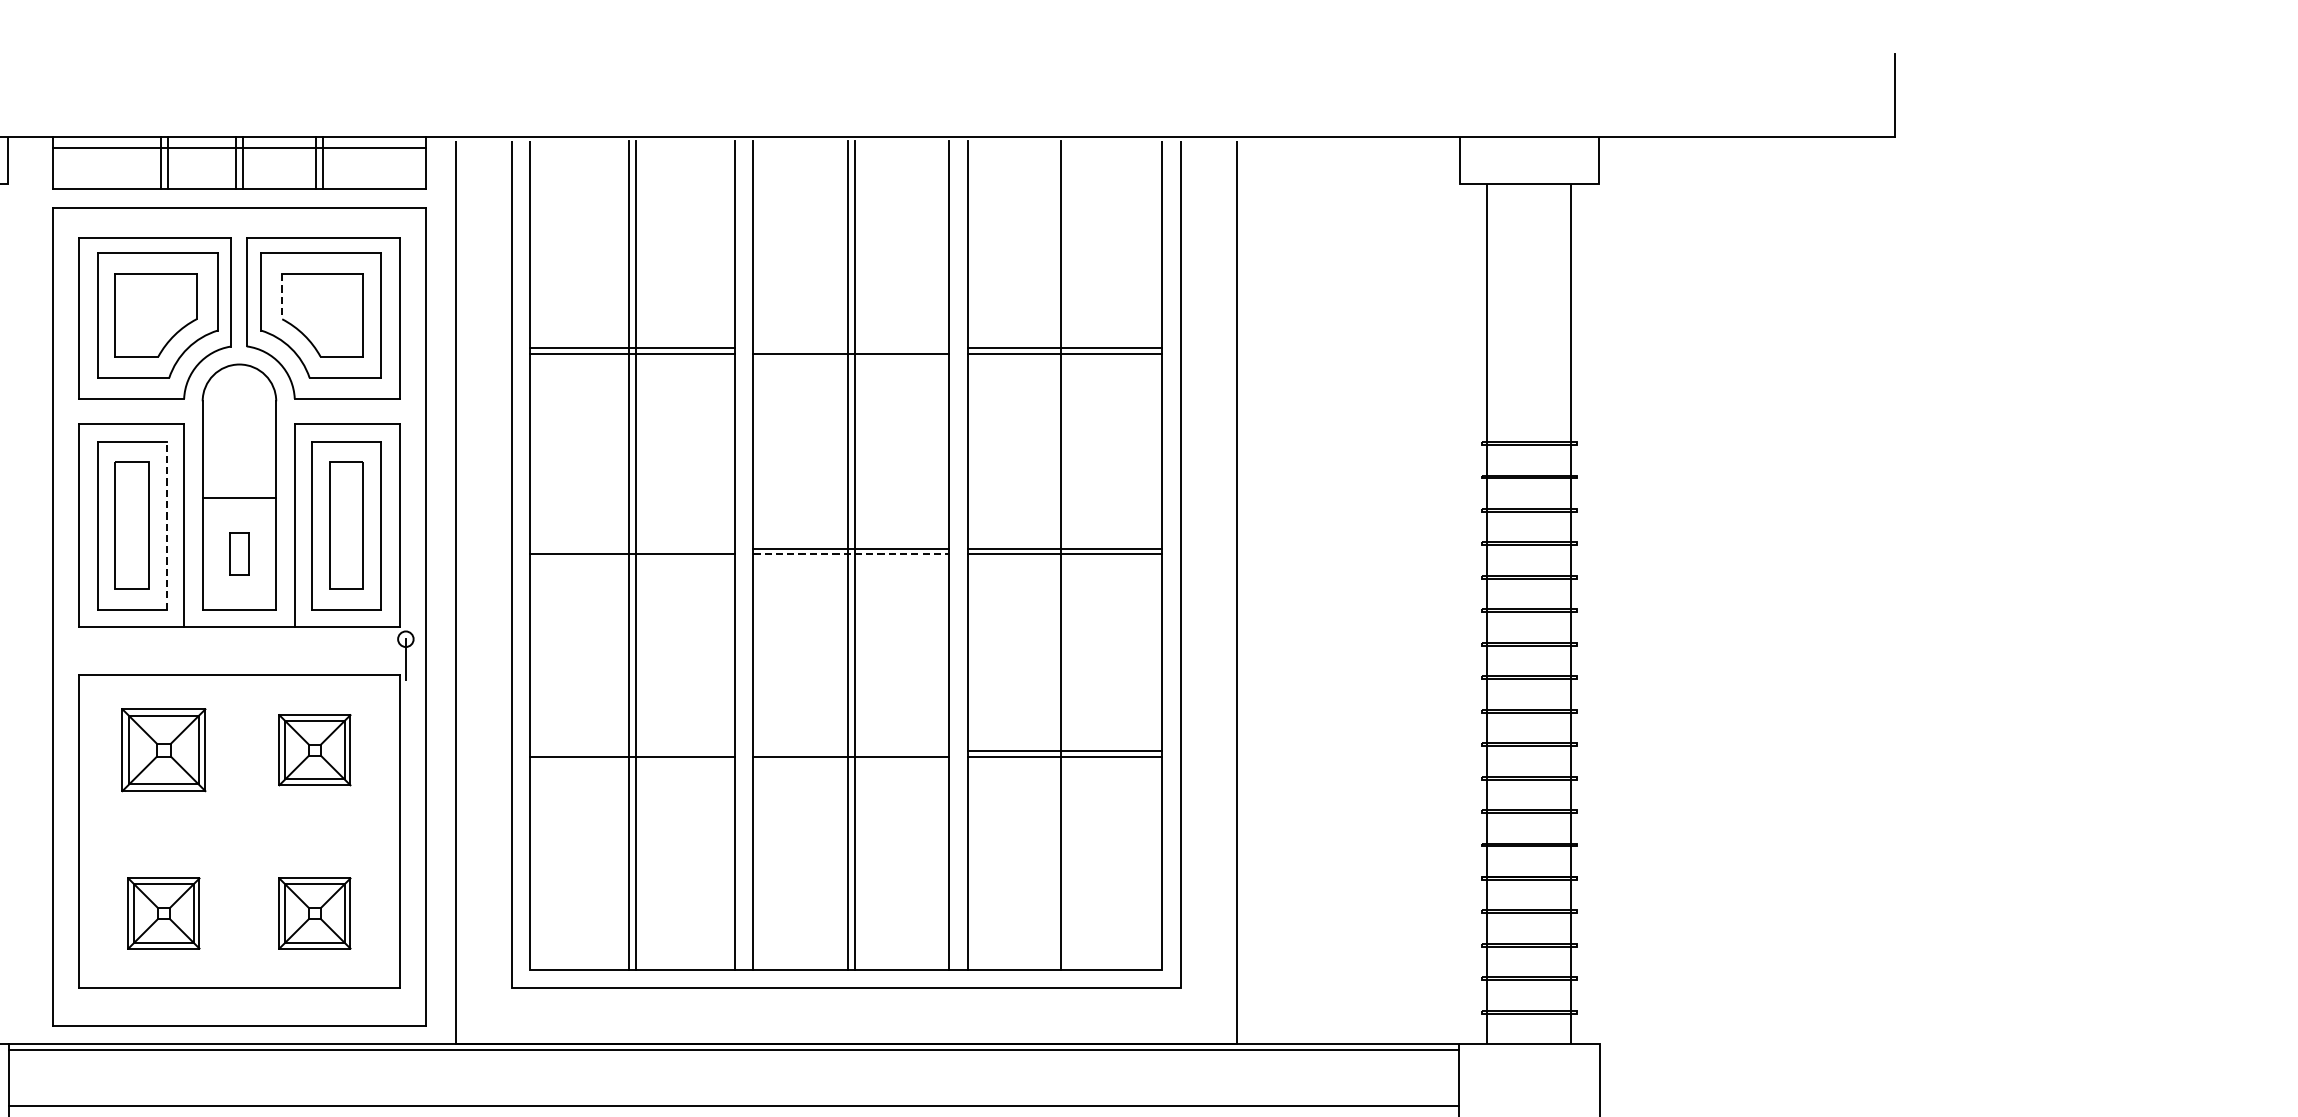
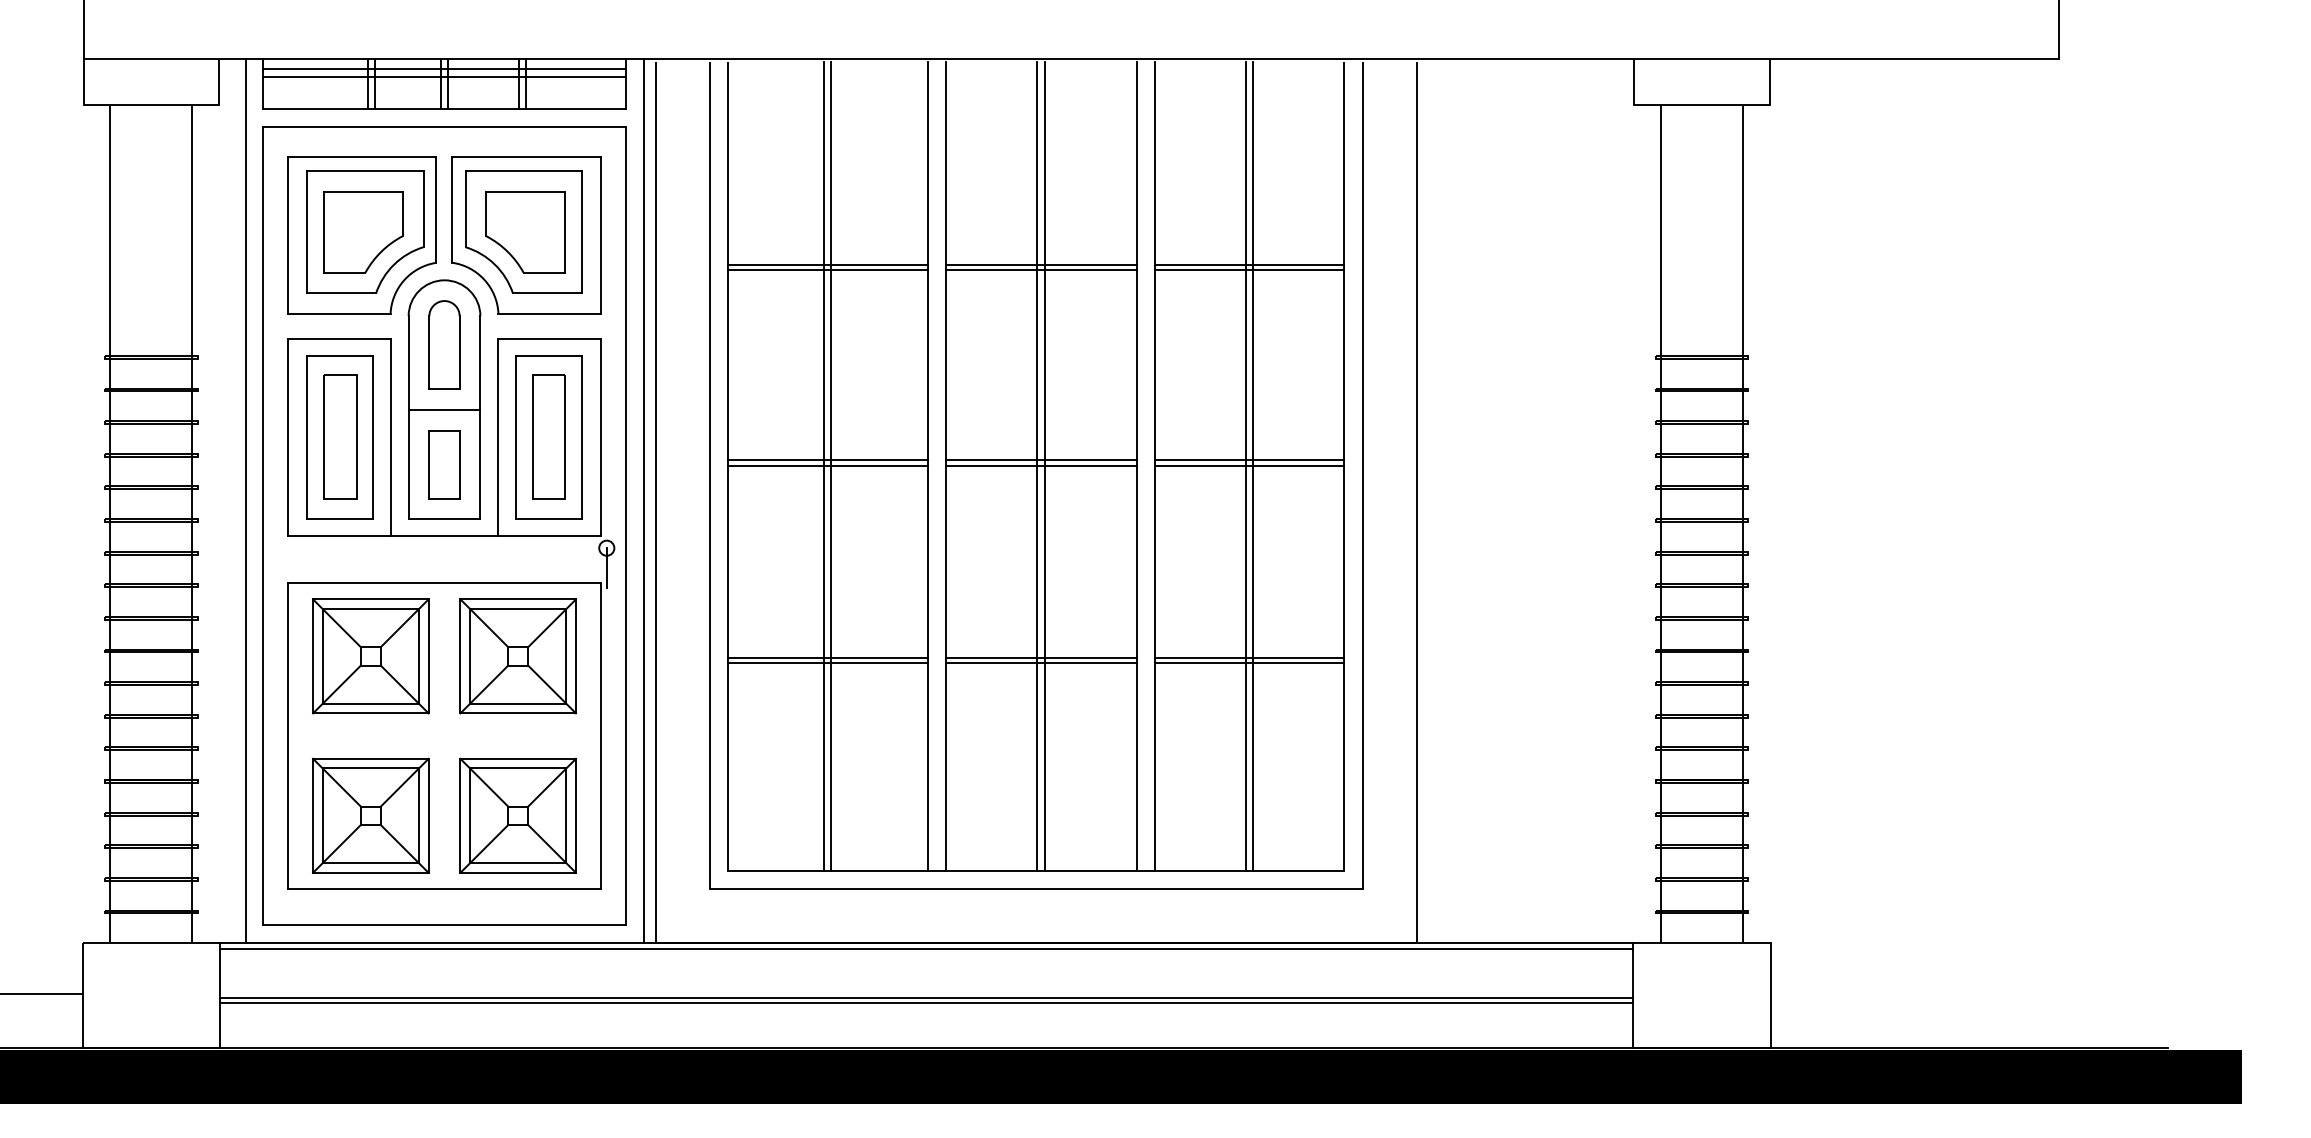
line: (239, 155) -> (444, 76), added
line: (282, 297) -> (486, 214), dashed -> solid
line: (850, 348) -> (1040, 264), added
part: (239, 430) -> (444, 344), added
line: (166, 525) -> (373, 437), dashed -> solid
line: (632, 549) -> (827, 460), added
part: (239, 553) -> (444, 464), size x1.67
line: (851, 554) -> (1041, 465), dashed -> solid
line: (1069, 555) -> (1253, 466), added
line: (36, 590) -> (246, 500), added
line: (444, 590) -> (644, 500), added
part: (163, 750) -> (370, 656), size x1.43
part: (314, 750) -> (517, 656), size x1.67
line: (632, 751) -> (827, 657), added
line: (850, 751) -> (1040, 657), added
part: (163, 913) -> (370, 815), size x1.67
part: (314, 913) -> (517, 815), size x1.67
line: (733, 1099) -> (926, 997), added

